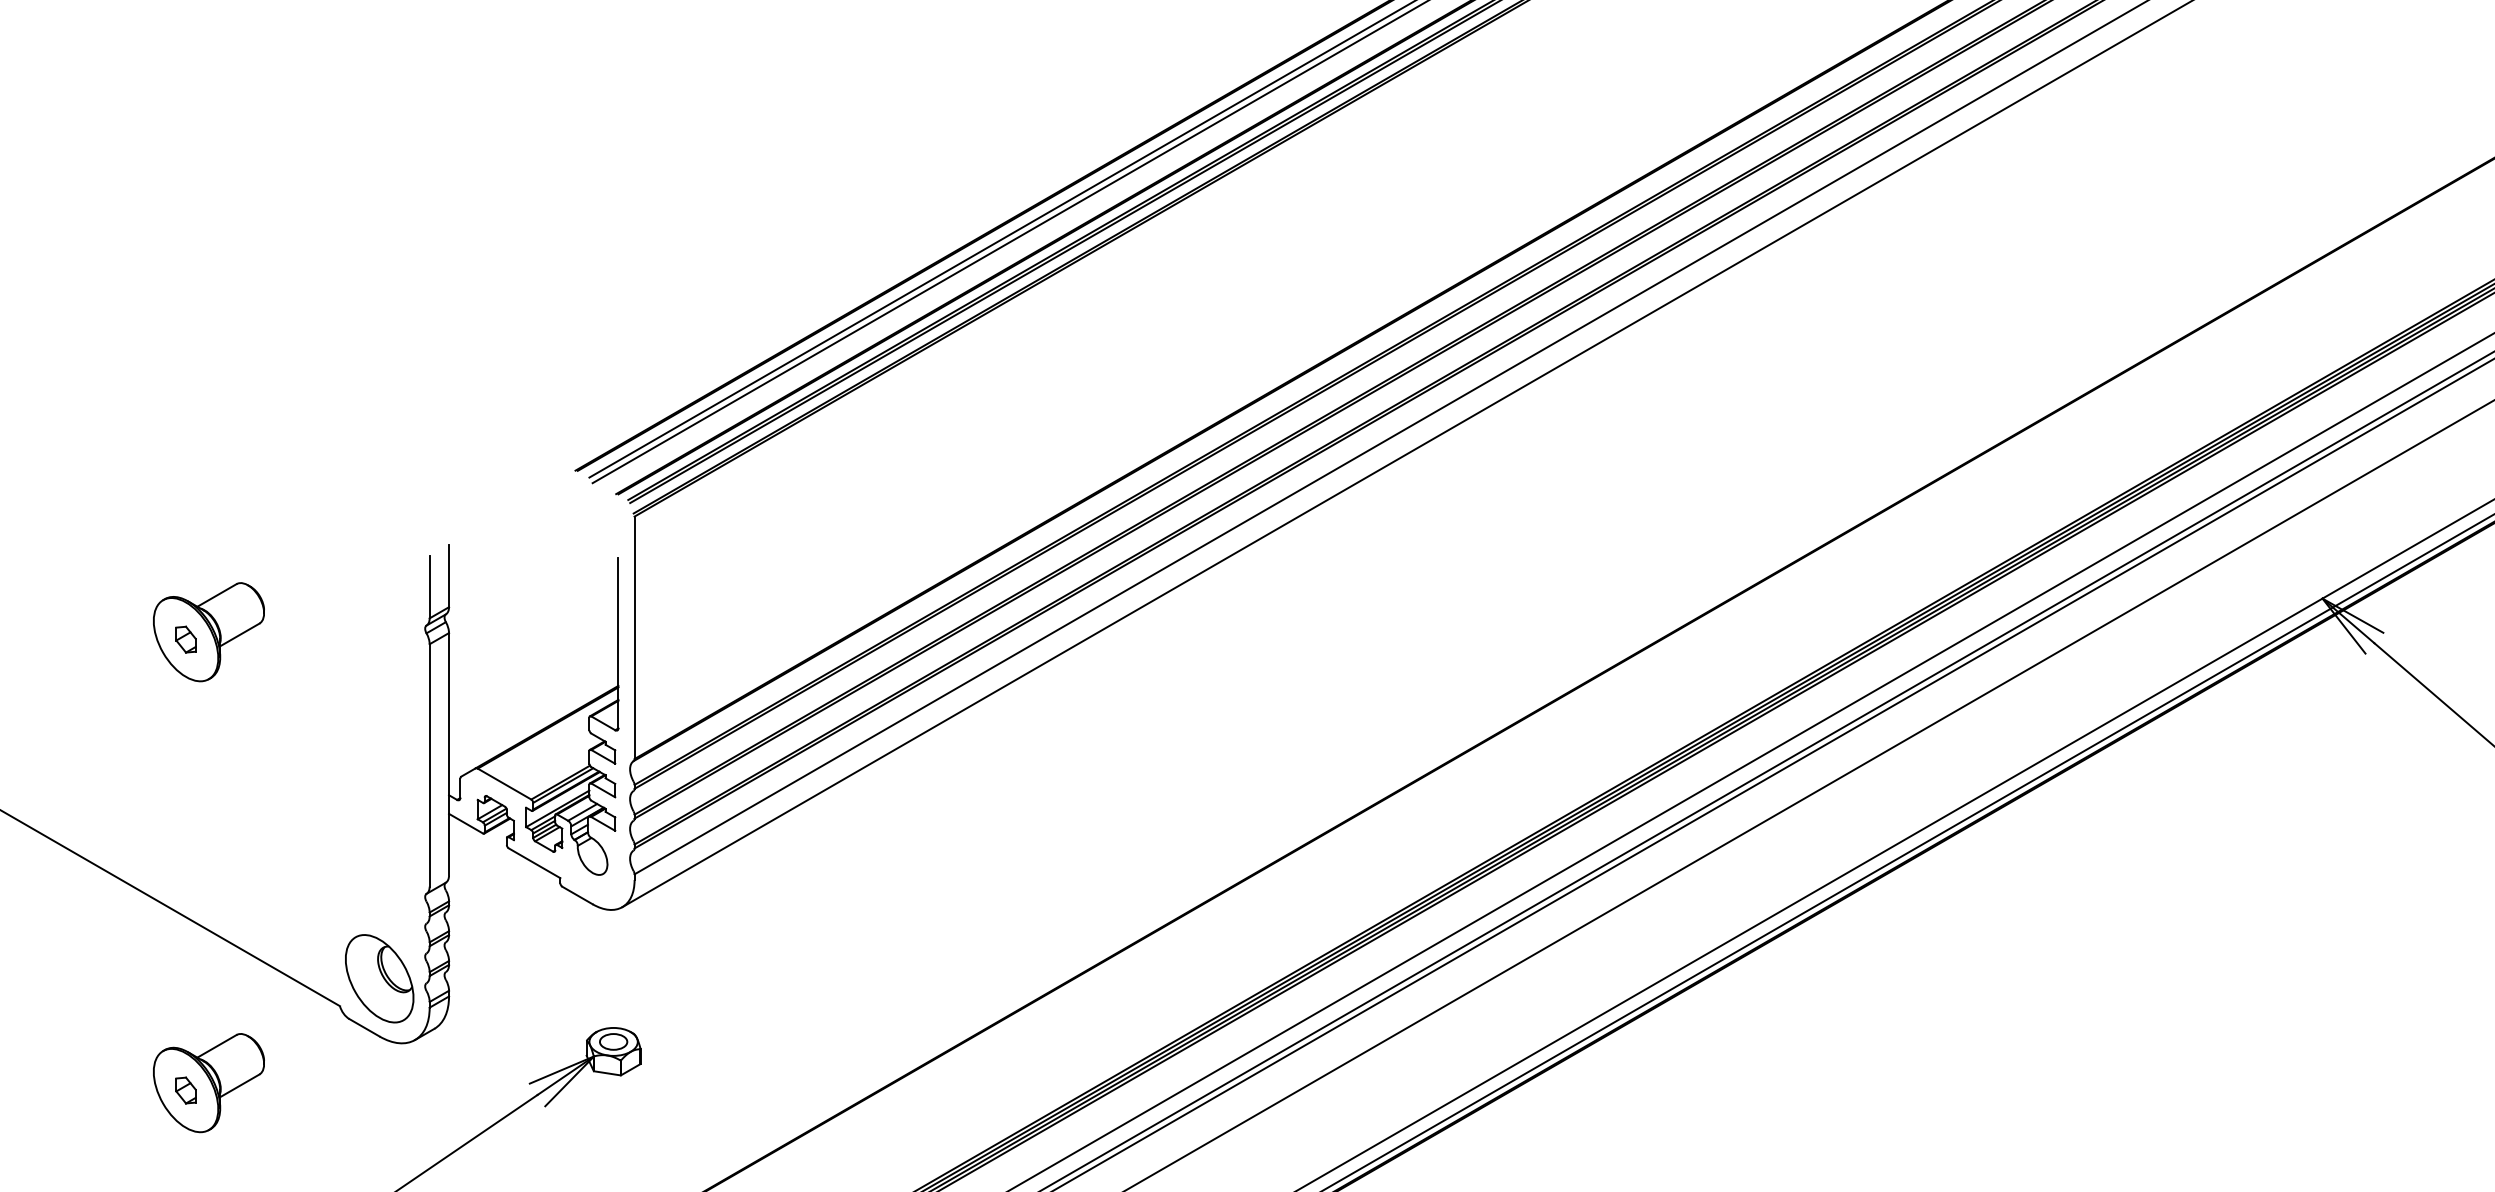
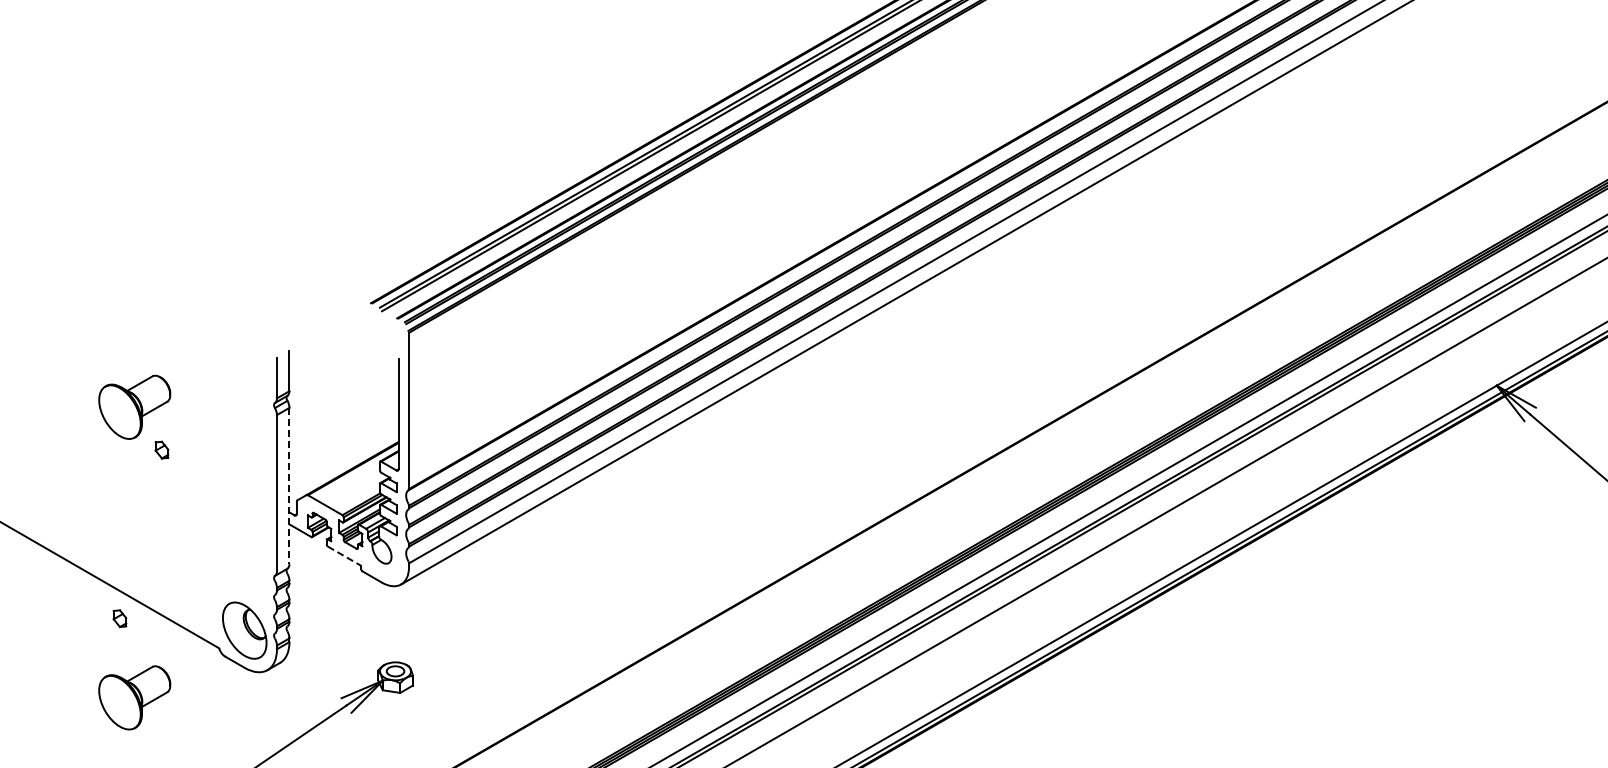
part: (185, 638) -> (161, 449), moved
line: (449, 755) -> (289, 486), solid -> dashed
line: (535, 863) -> (345, 556), solid -> dashed
part: (185, 1090) -> (119, 618), moved

